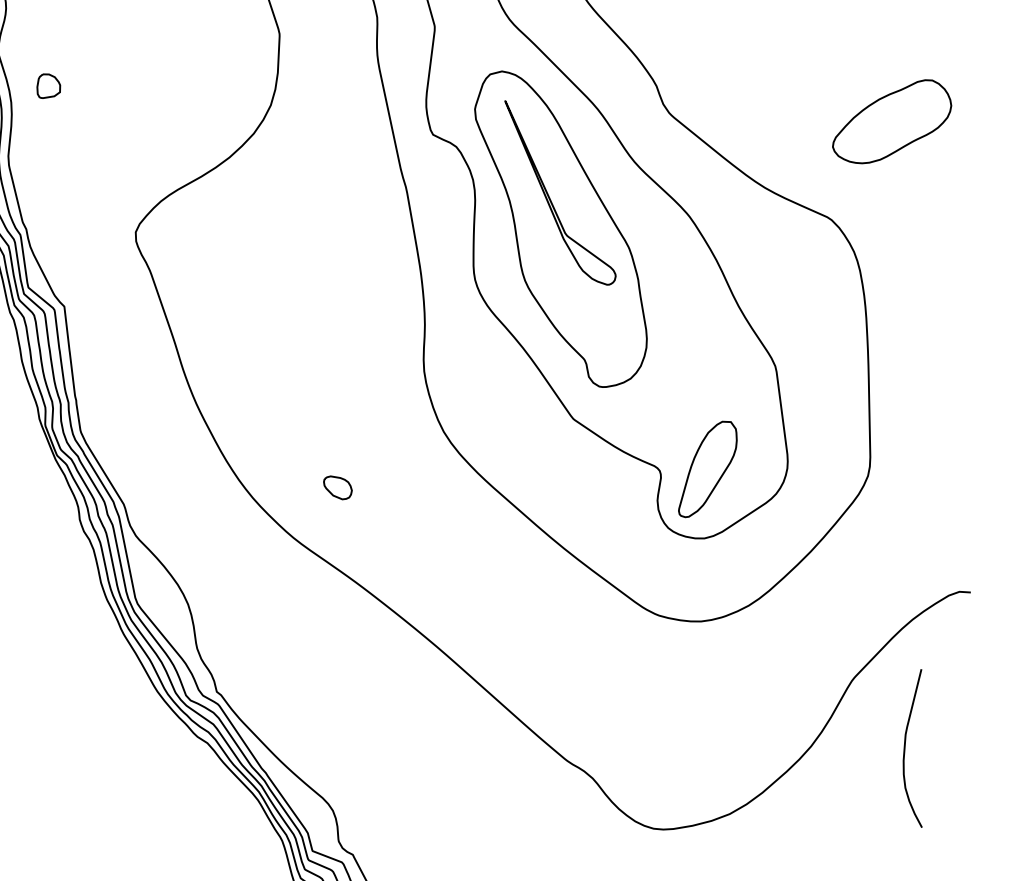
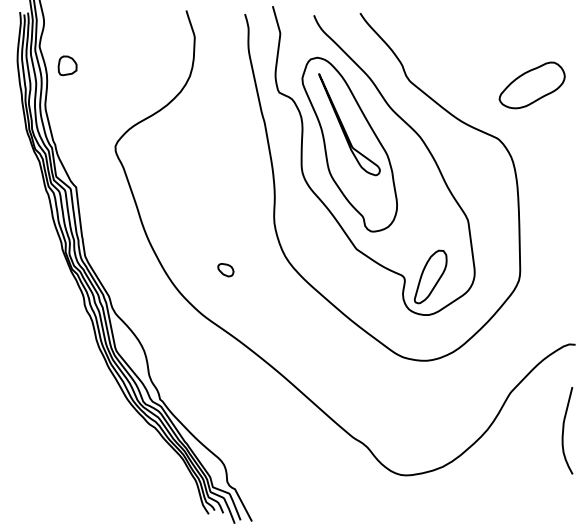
part: (48, 85) -> (67, 65), size x1.43
part: (337, 488) -> (225, 270), moved
curve: (907, 746) -> (564, 429), moved

